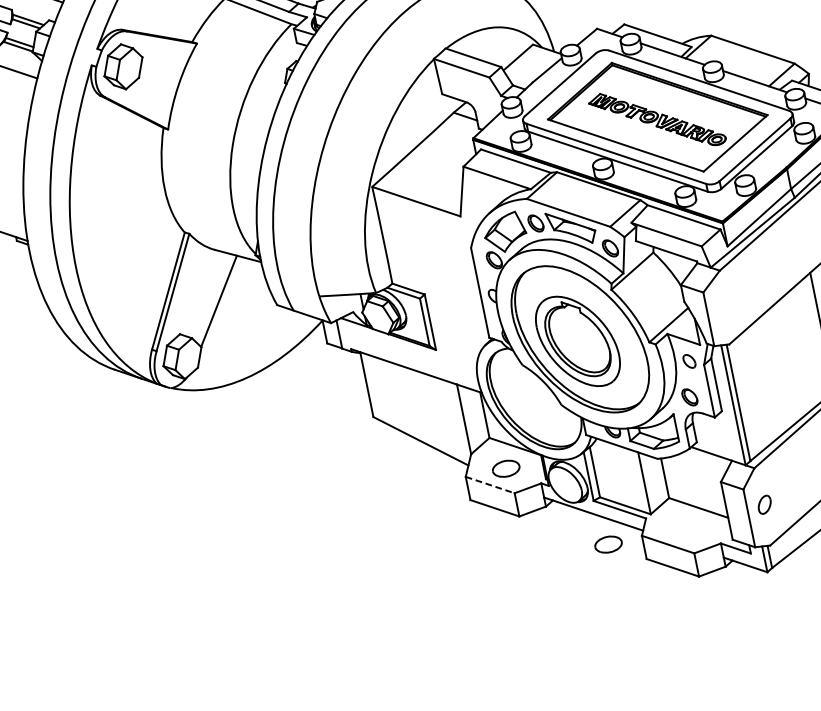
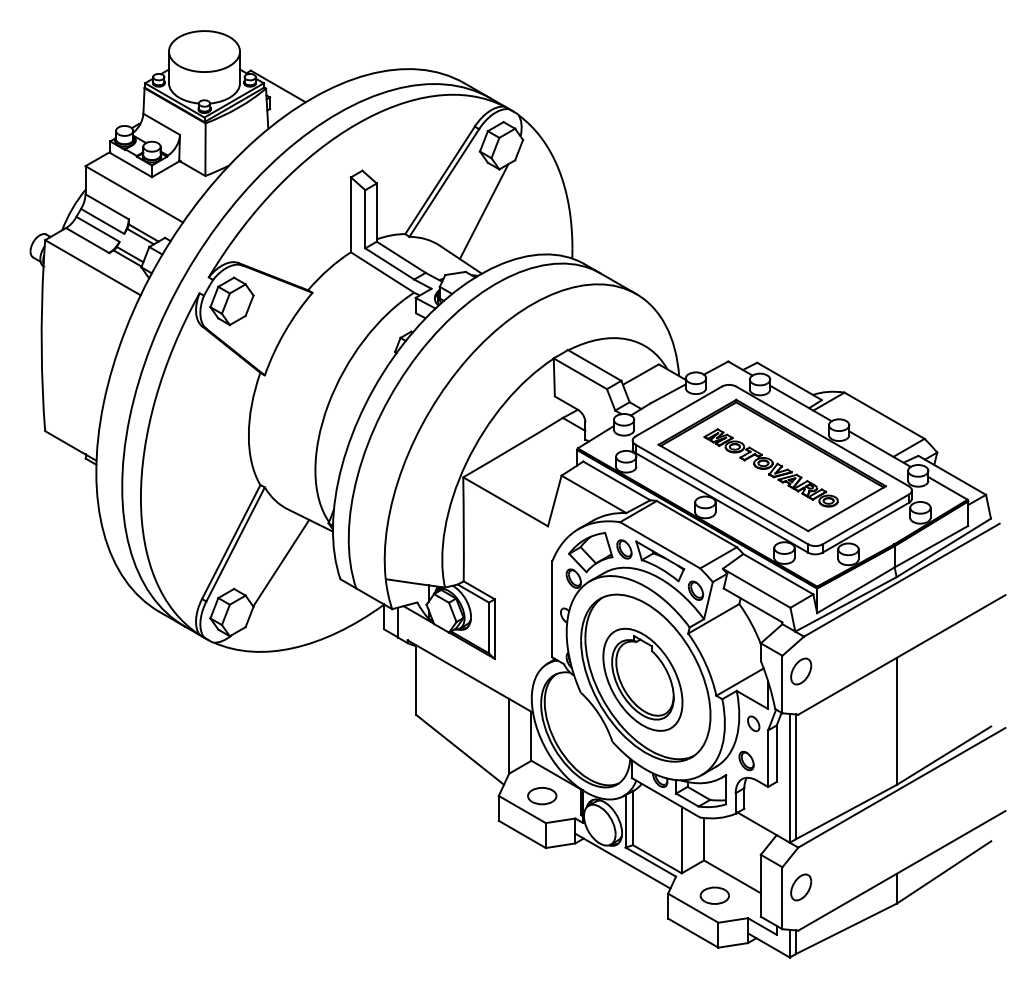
part: (724, 303) -> (801, 671), added
line: (490, 485) -> (522, 809), dashed -> solid
part: (764, 504) -> (801, 887), size x1.43
part: (608, 544) -> (714, 895), moved

